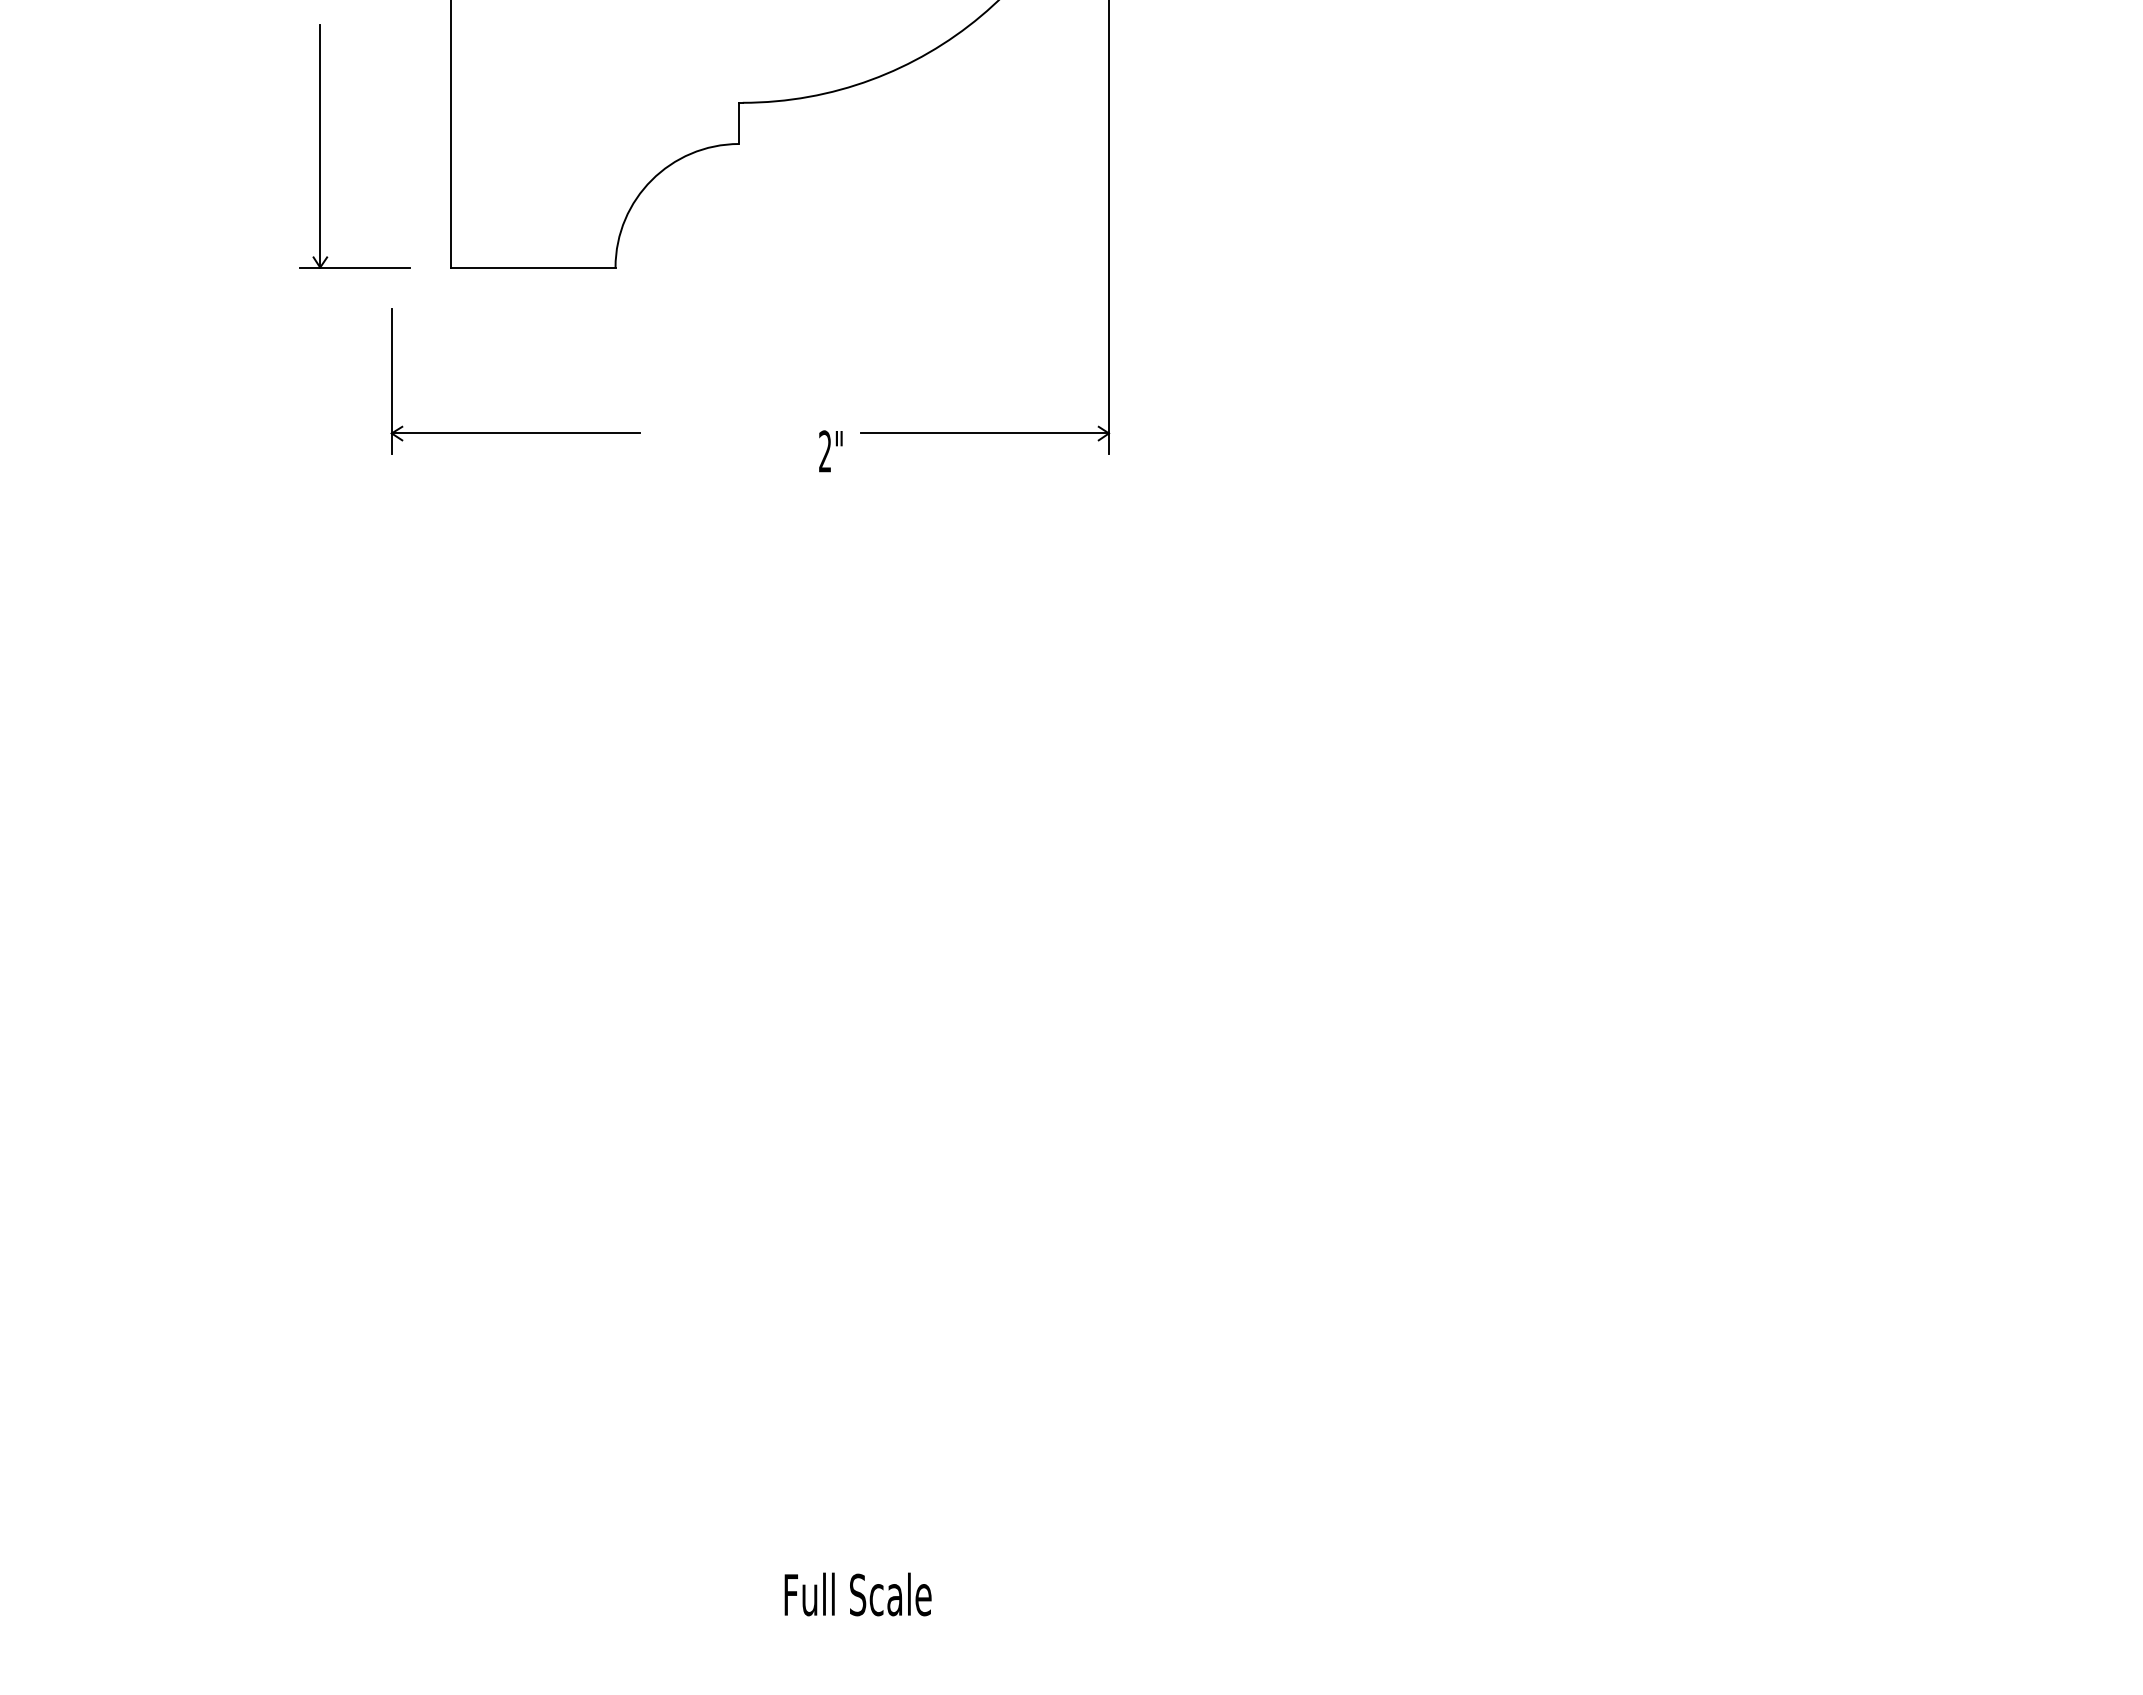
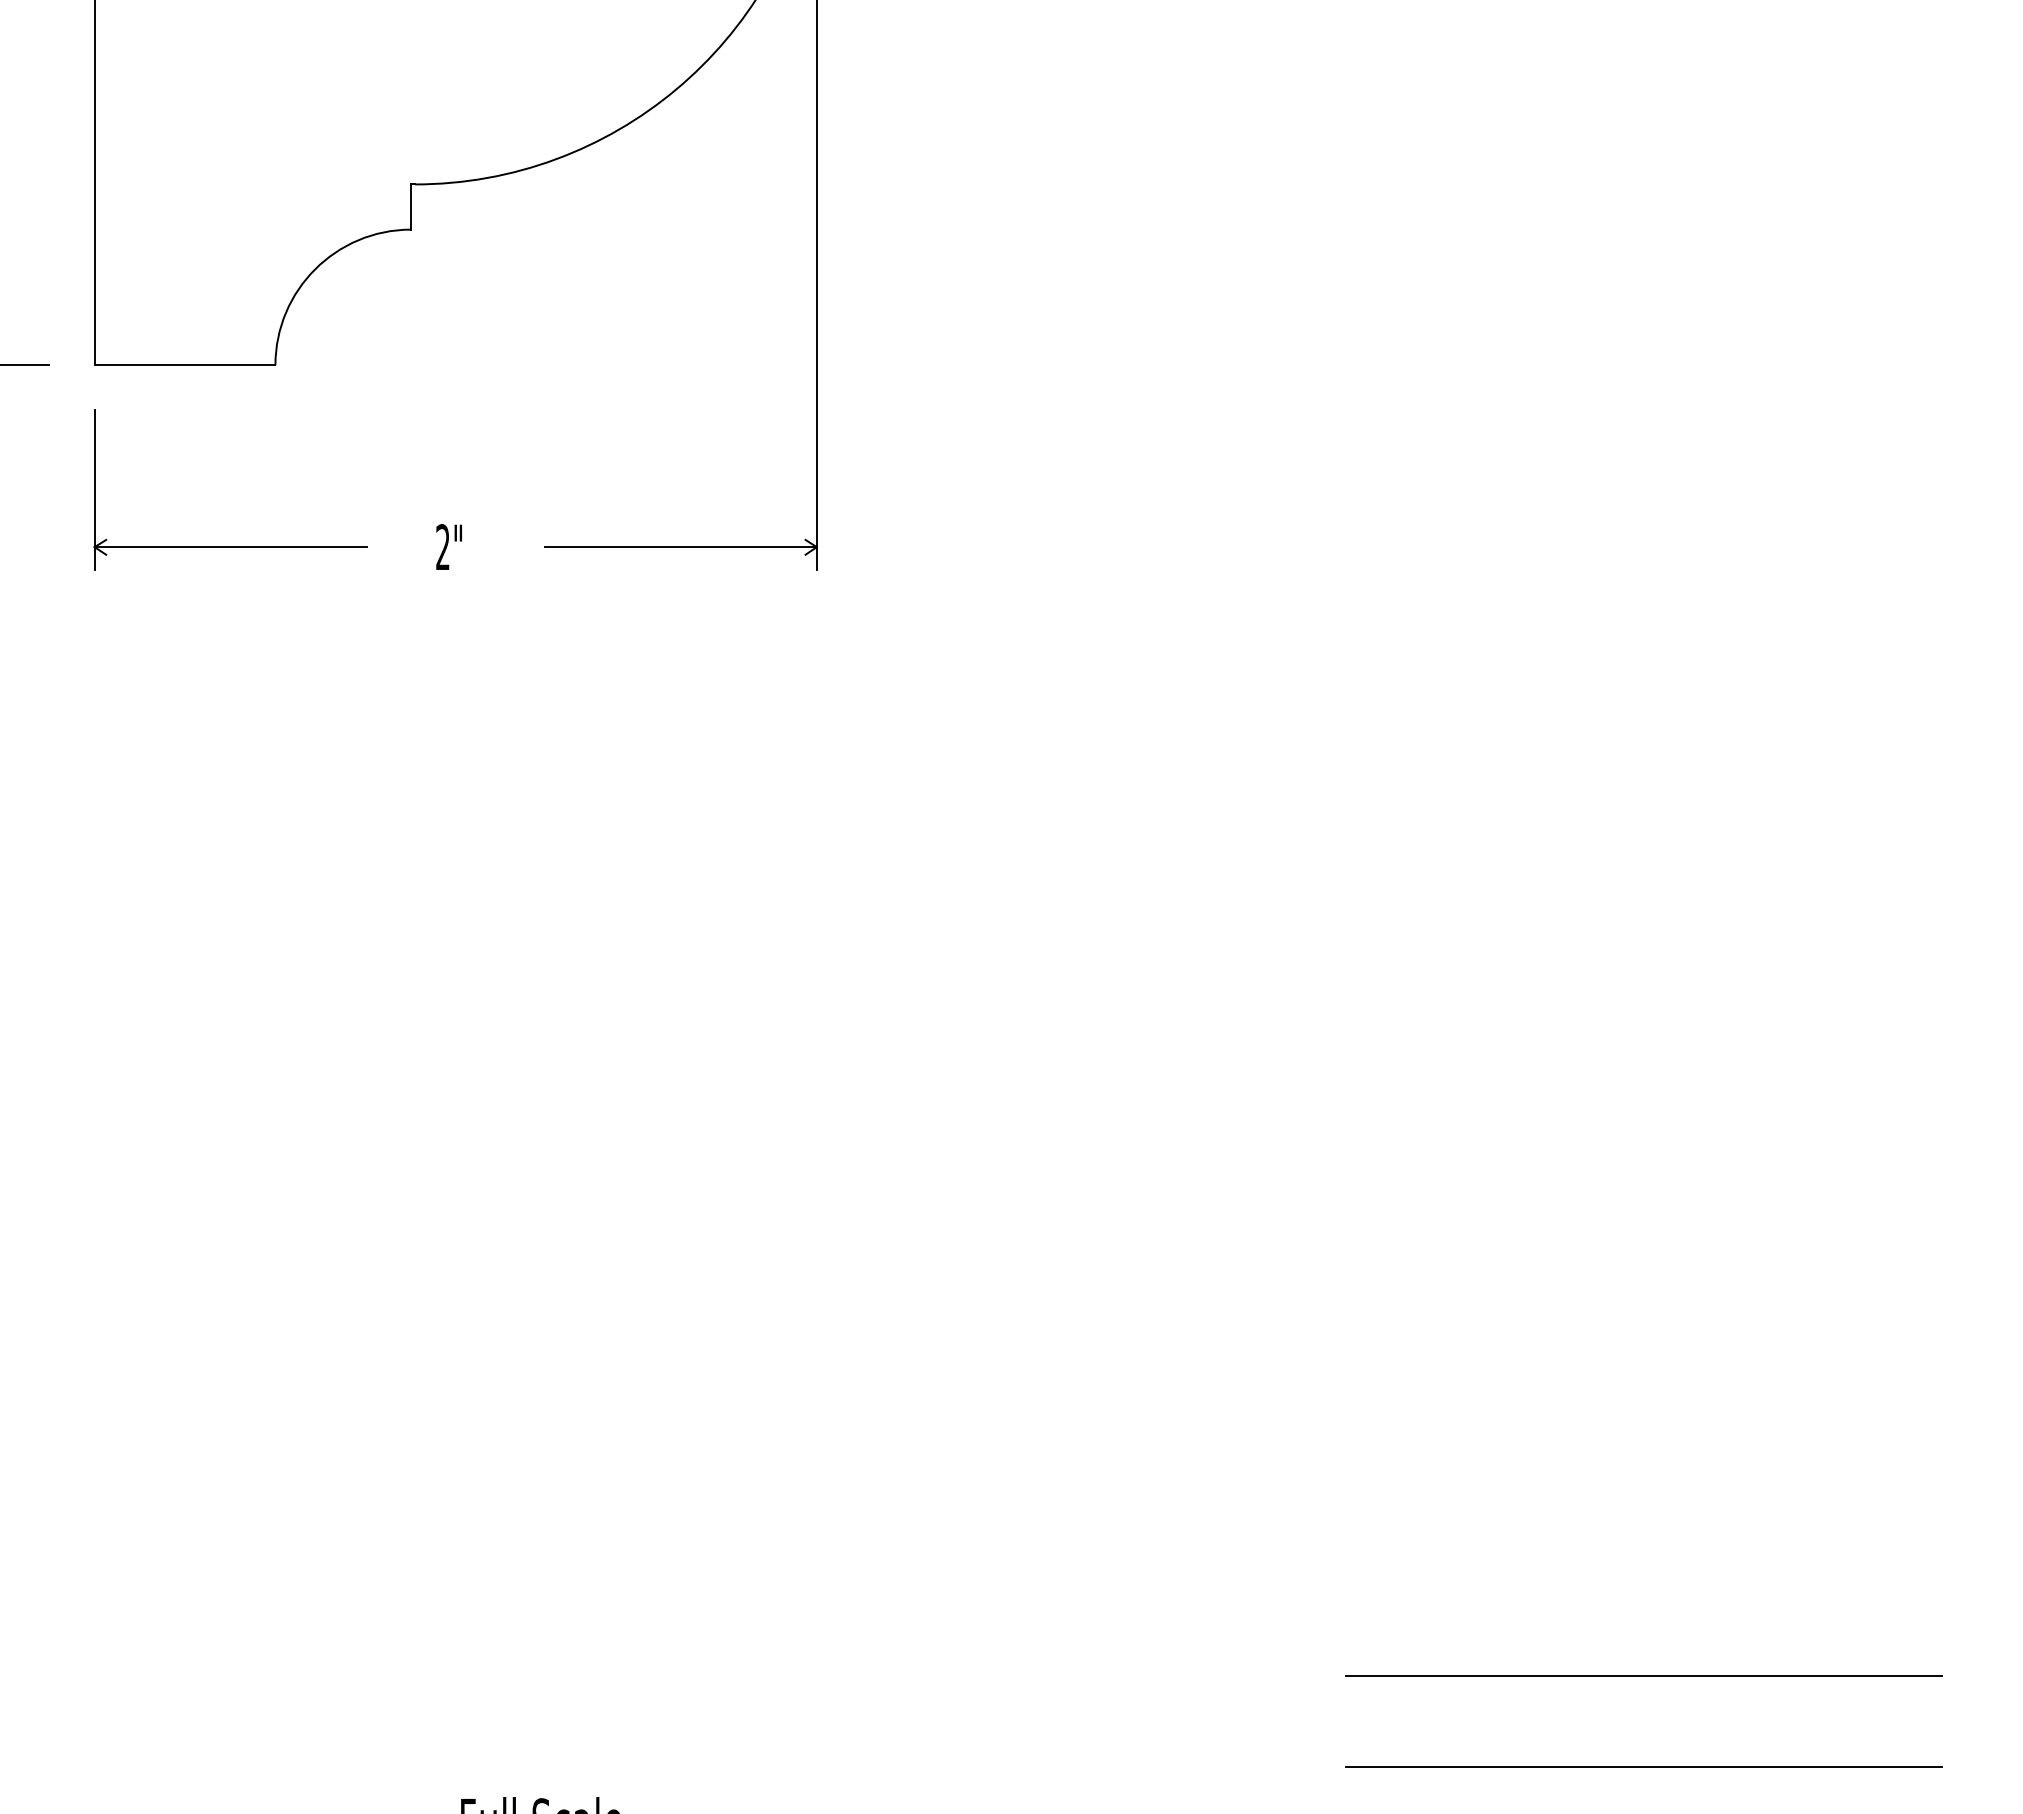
part: (515, 432) -> (230, 546), moved
text: (830, 451) -> (448, 547), moved
line: (1862, 1462) -> (1643, 1676), added
line: (1862, 1544) -> (1643, 1766), added

